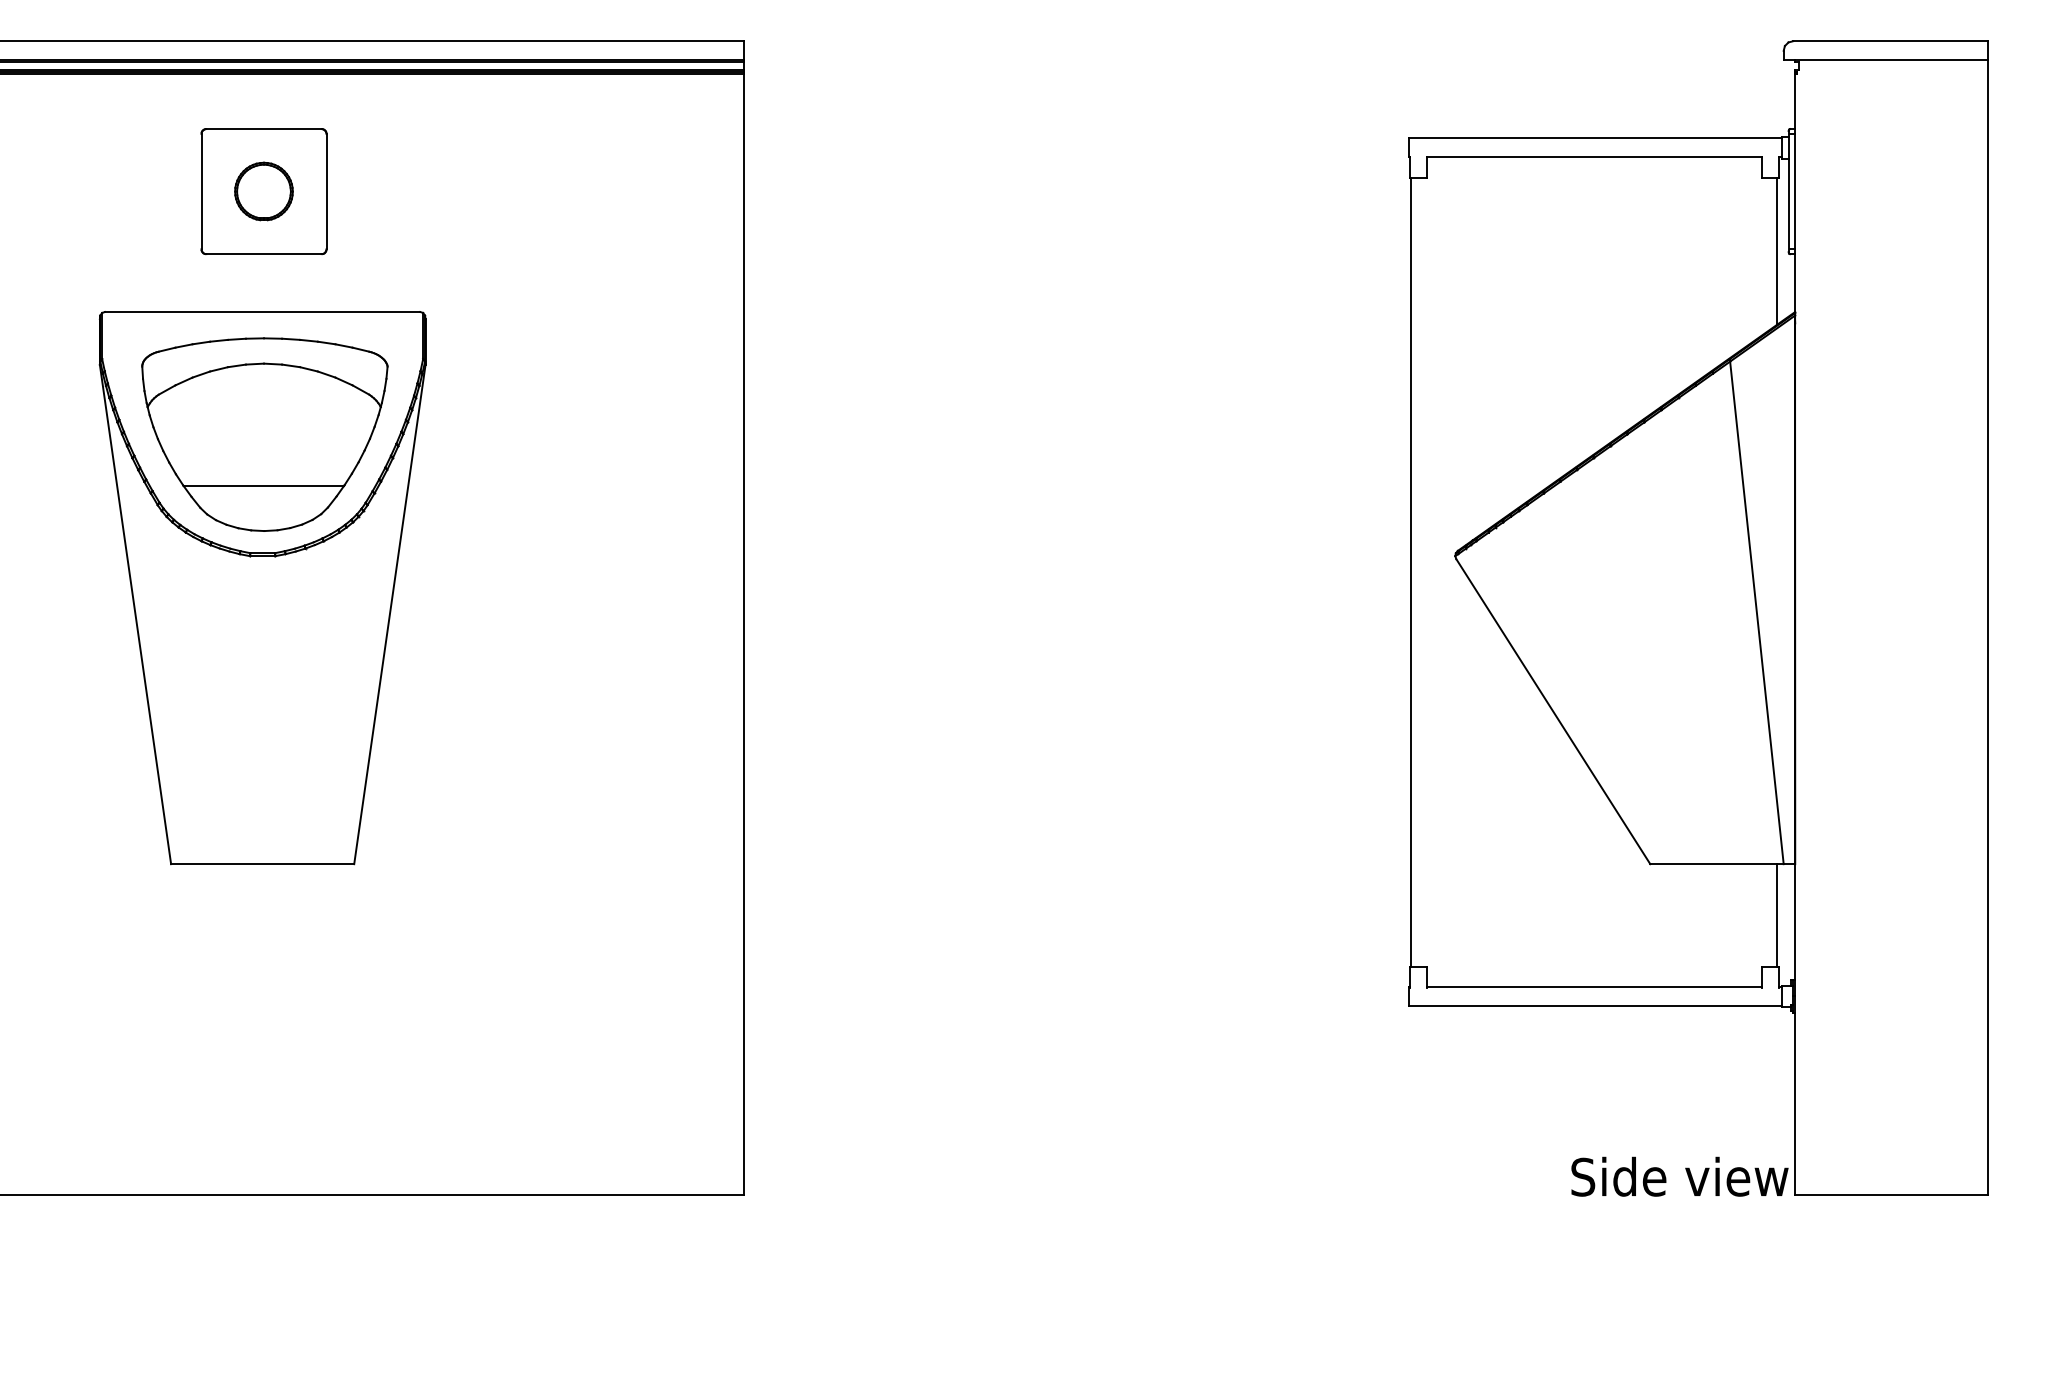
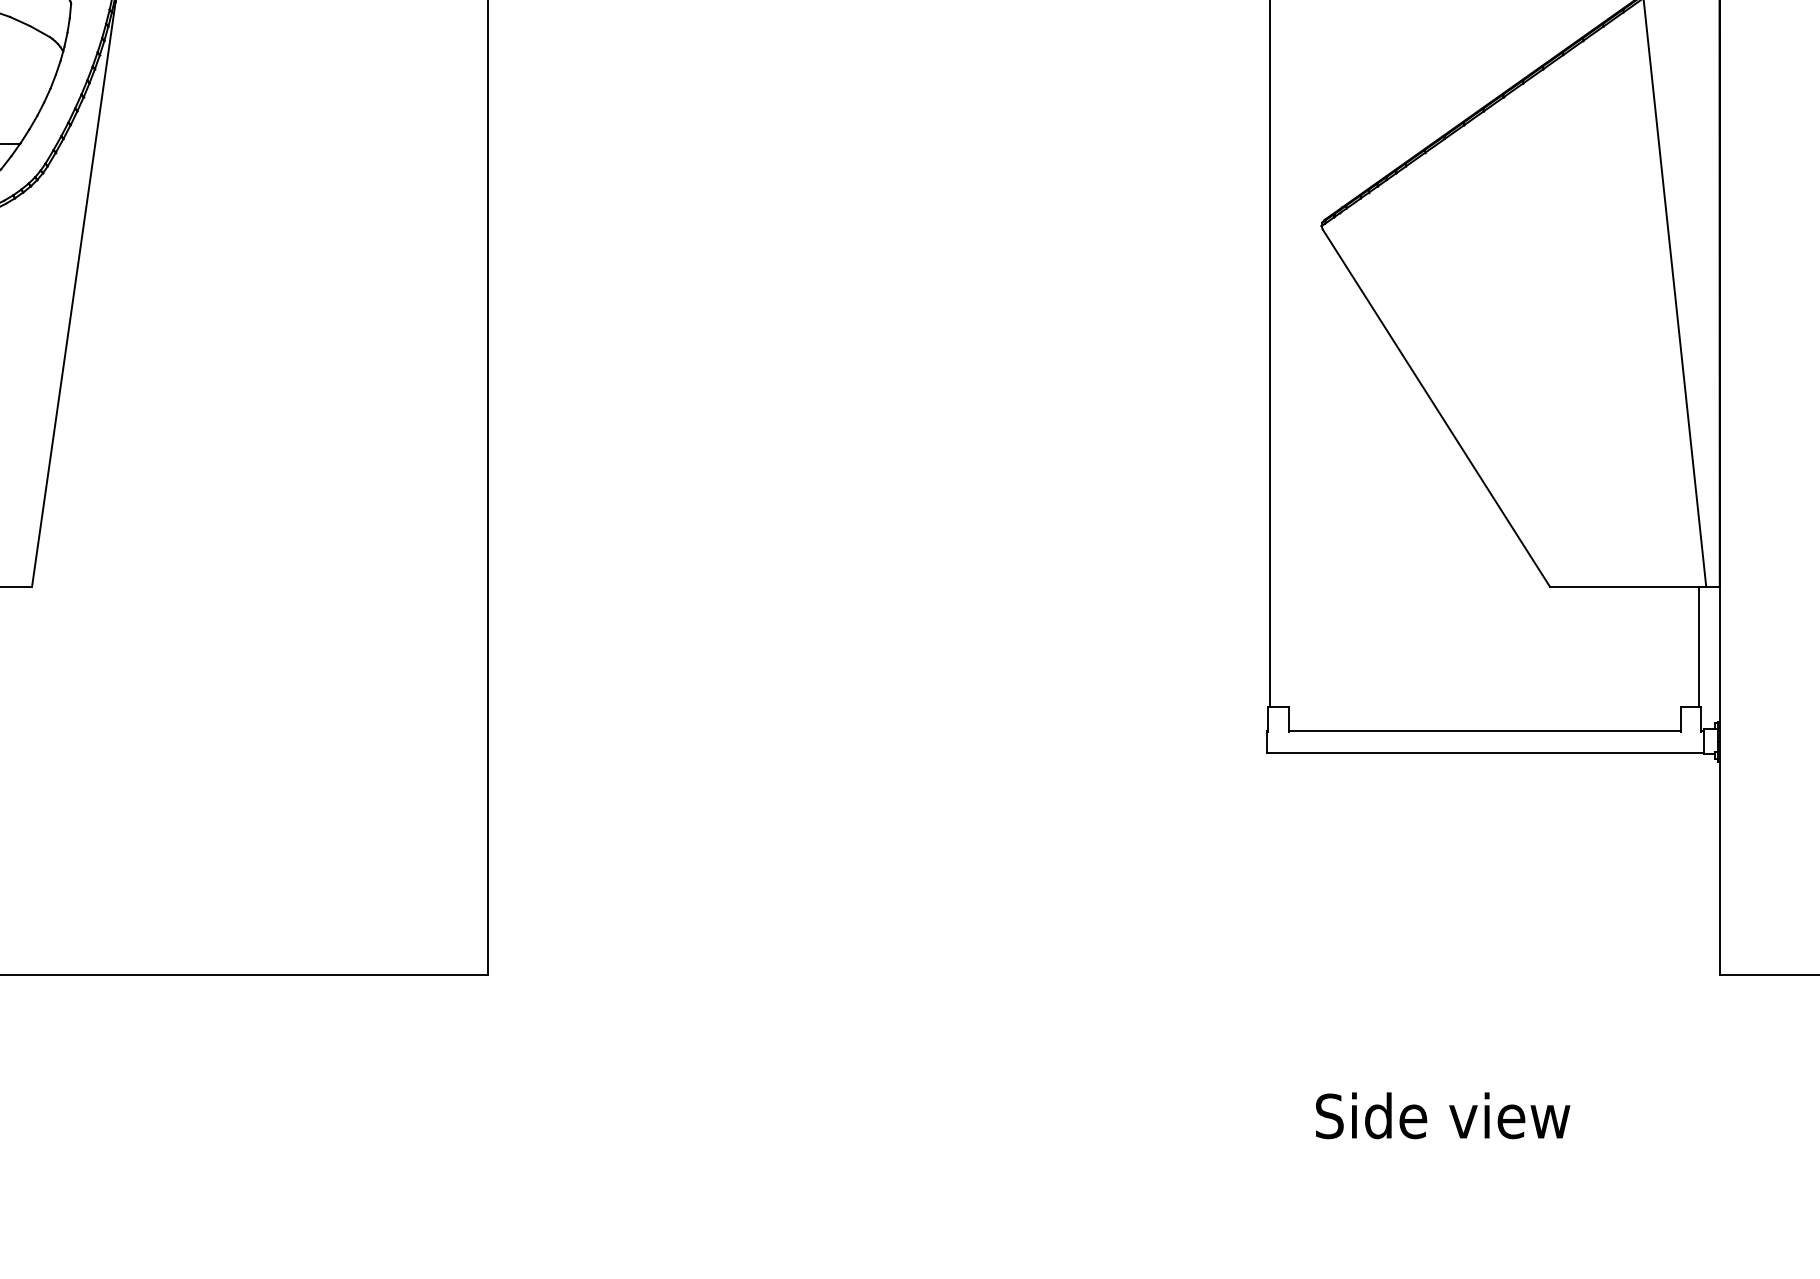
text: (1679, 1176) -> (1442, 1115), moved

